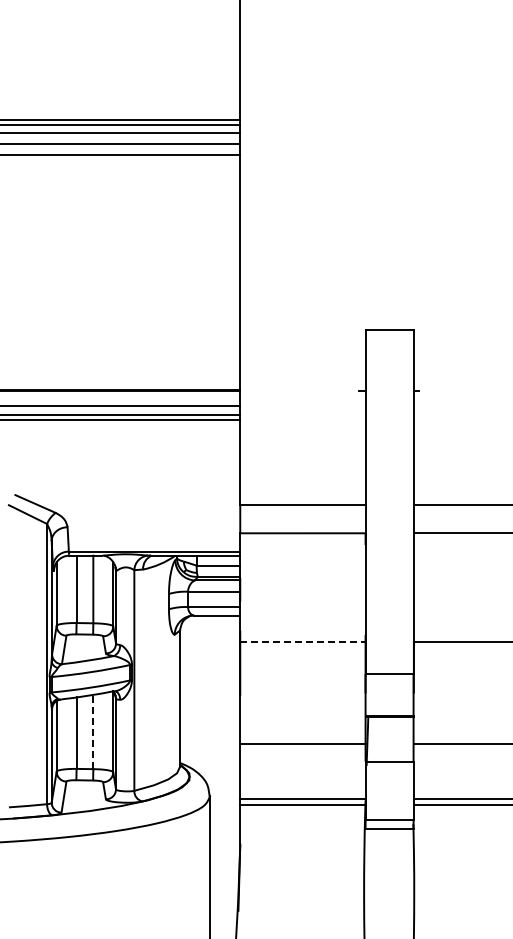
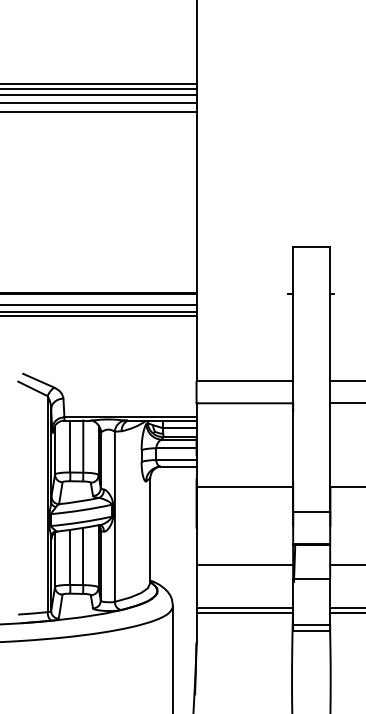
line: (302, 641) -> (244, 486), dashed -> solid
line: (93, 731) -> (83, 556), dashed -> solid

